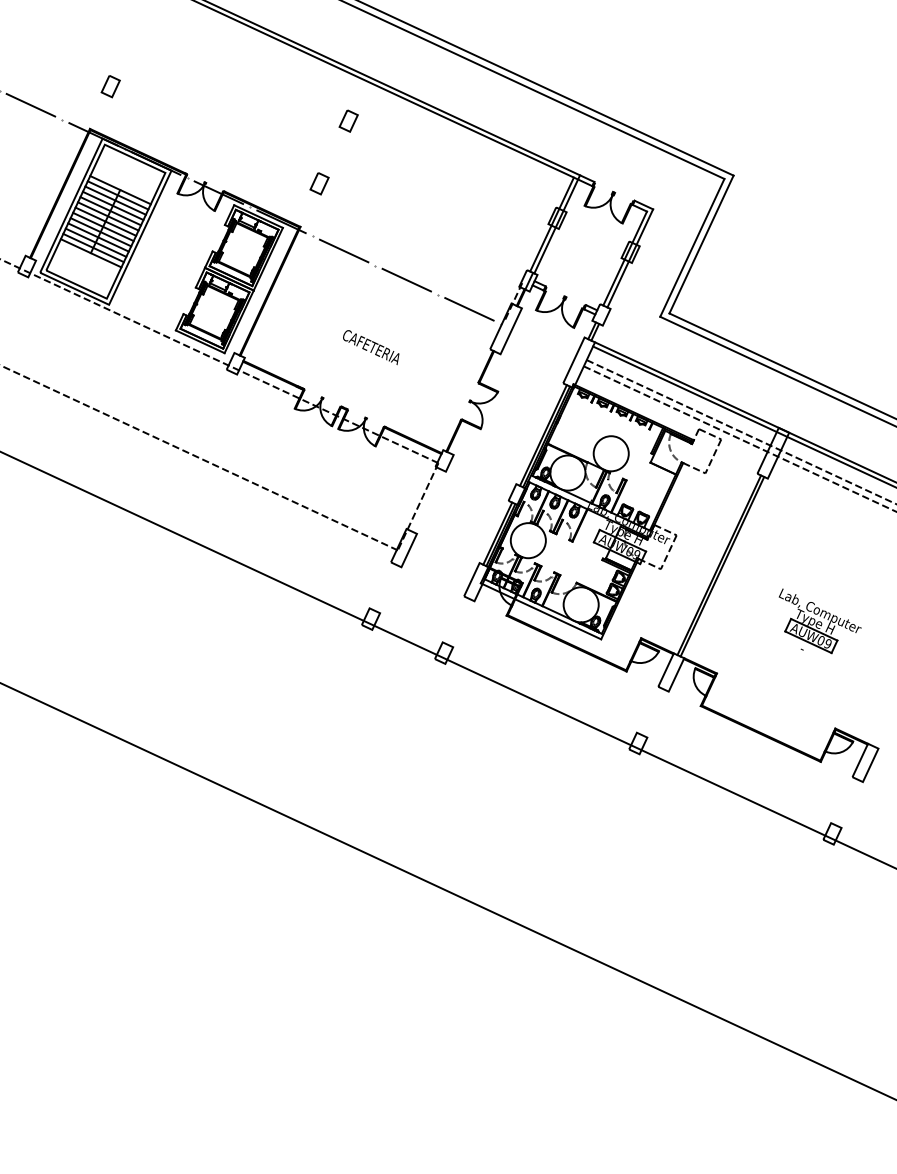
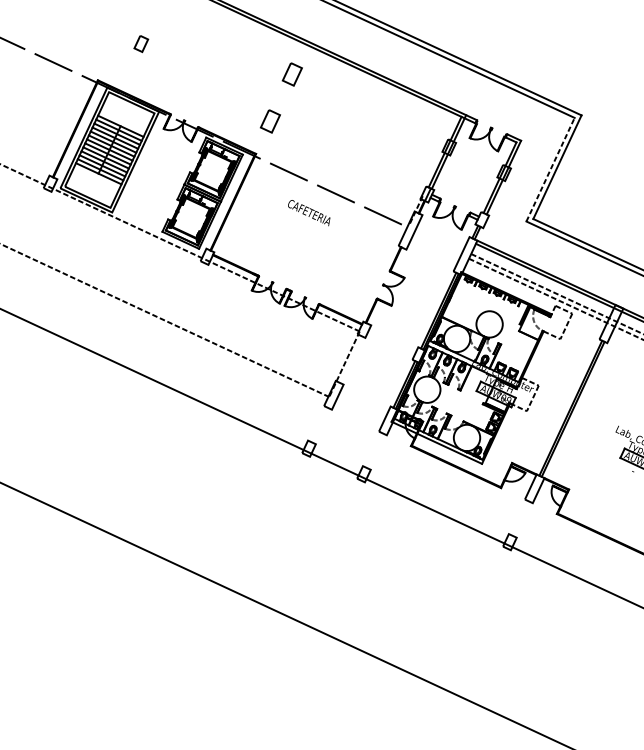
part: (110, 86) -> (141, 43), moved
part: (348, 120) -> (292, 73), size x1.4
part: (319, 183) -> (270, 121), size x1.4
line: (692, 247) -> (550, 169), solid -> dashed
text: (371, 347) -> (309, 213), moved

